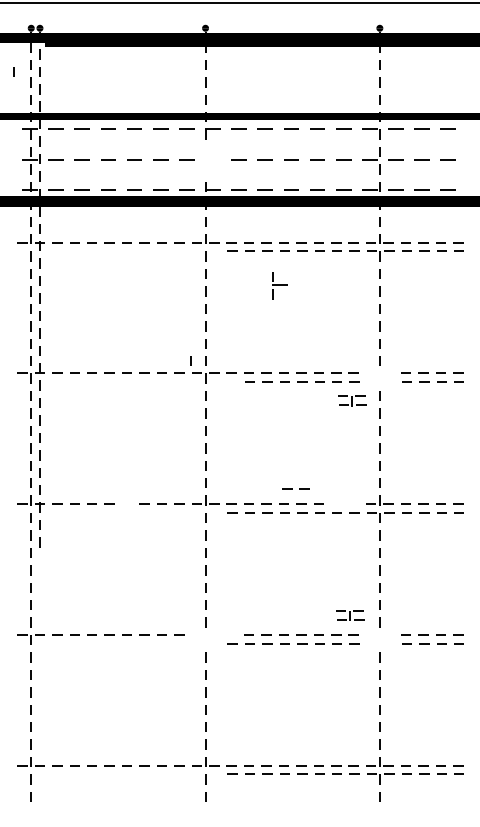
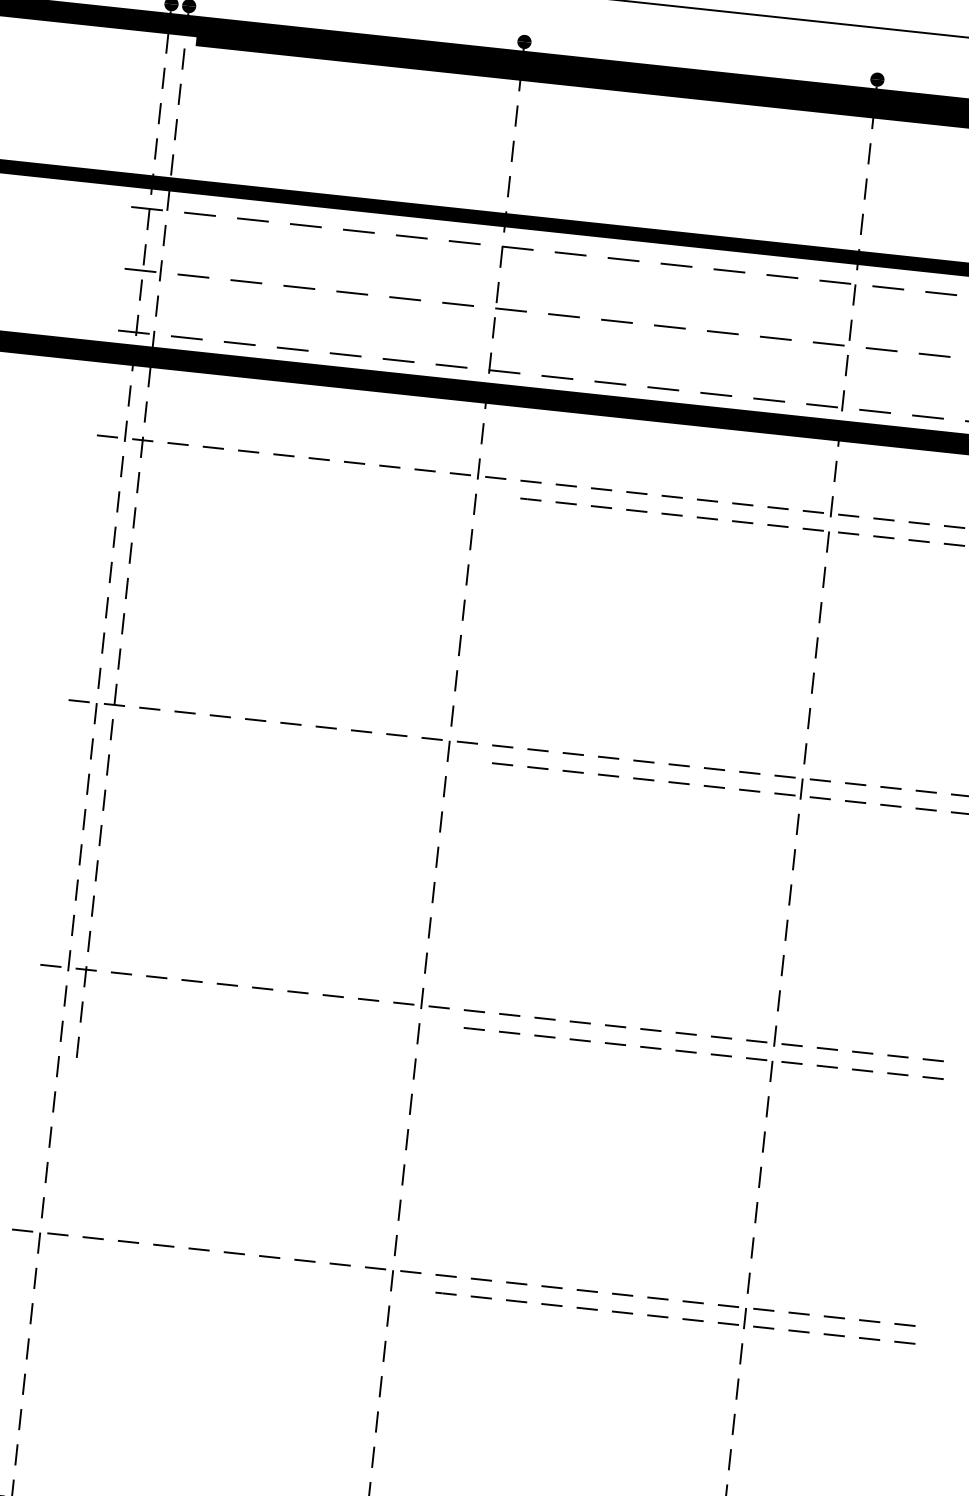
line: (13, 71) -> (126, 87), removed
part: (279, 285) -> (509, 311), moved
line: (190, 360) -> (422, 711), removed
part: (232, 381) -> (502, 763), added
part: (352, 400) -> (803, 786), moved
line: (292, 488) -> (696, 1033), moved
line: (126, 503) -> (261, 987), added
part: (350, 615) -> (746, 1317), moved
part: (214, 639) -> (410, 1281), added

